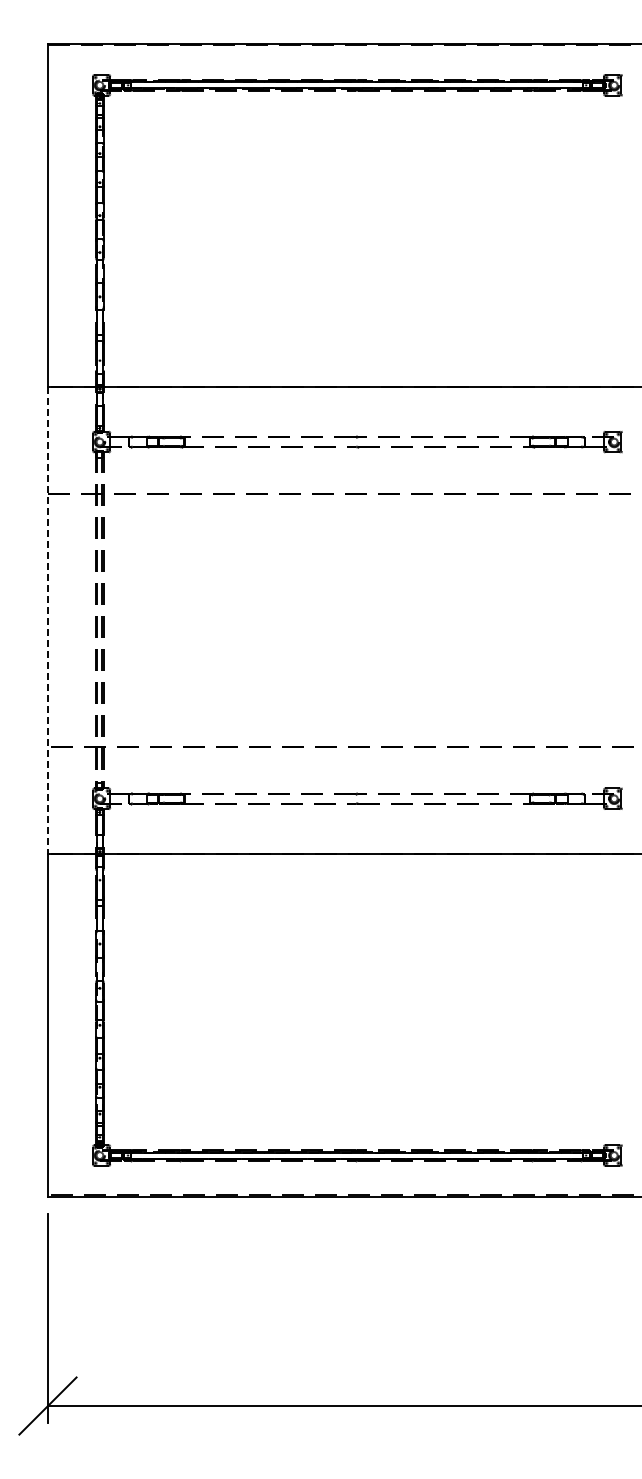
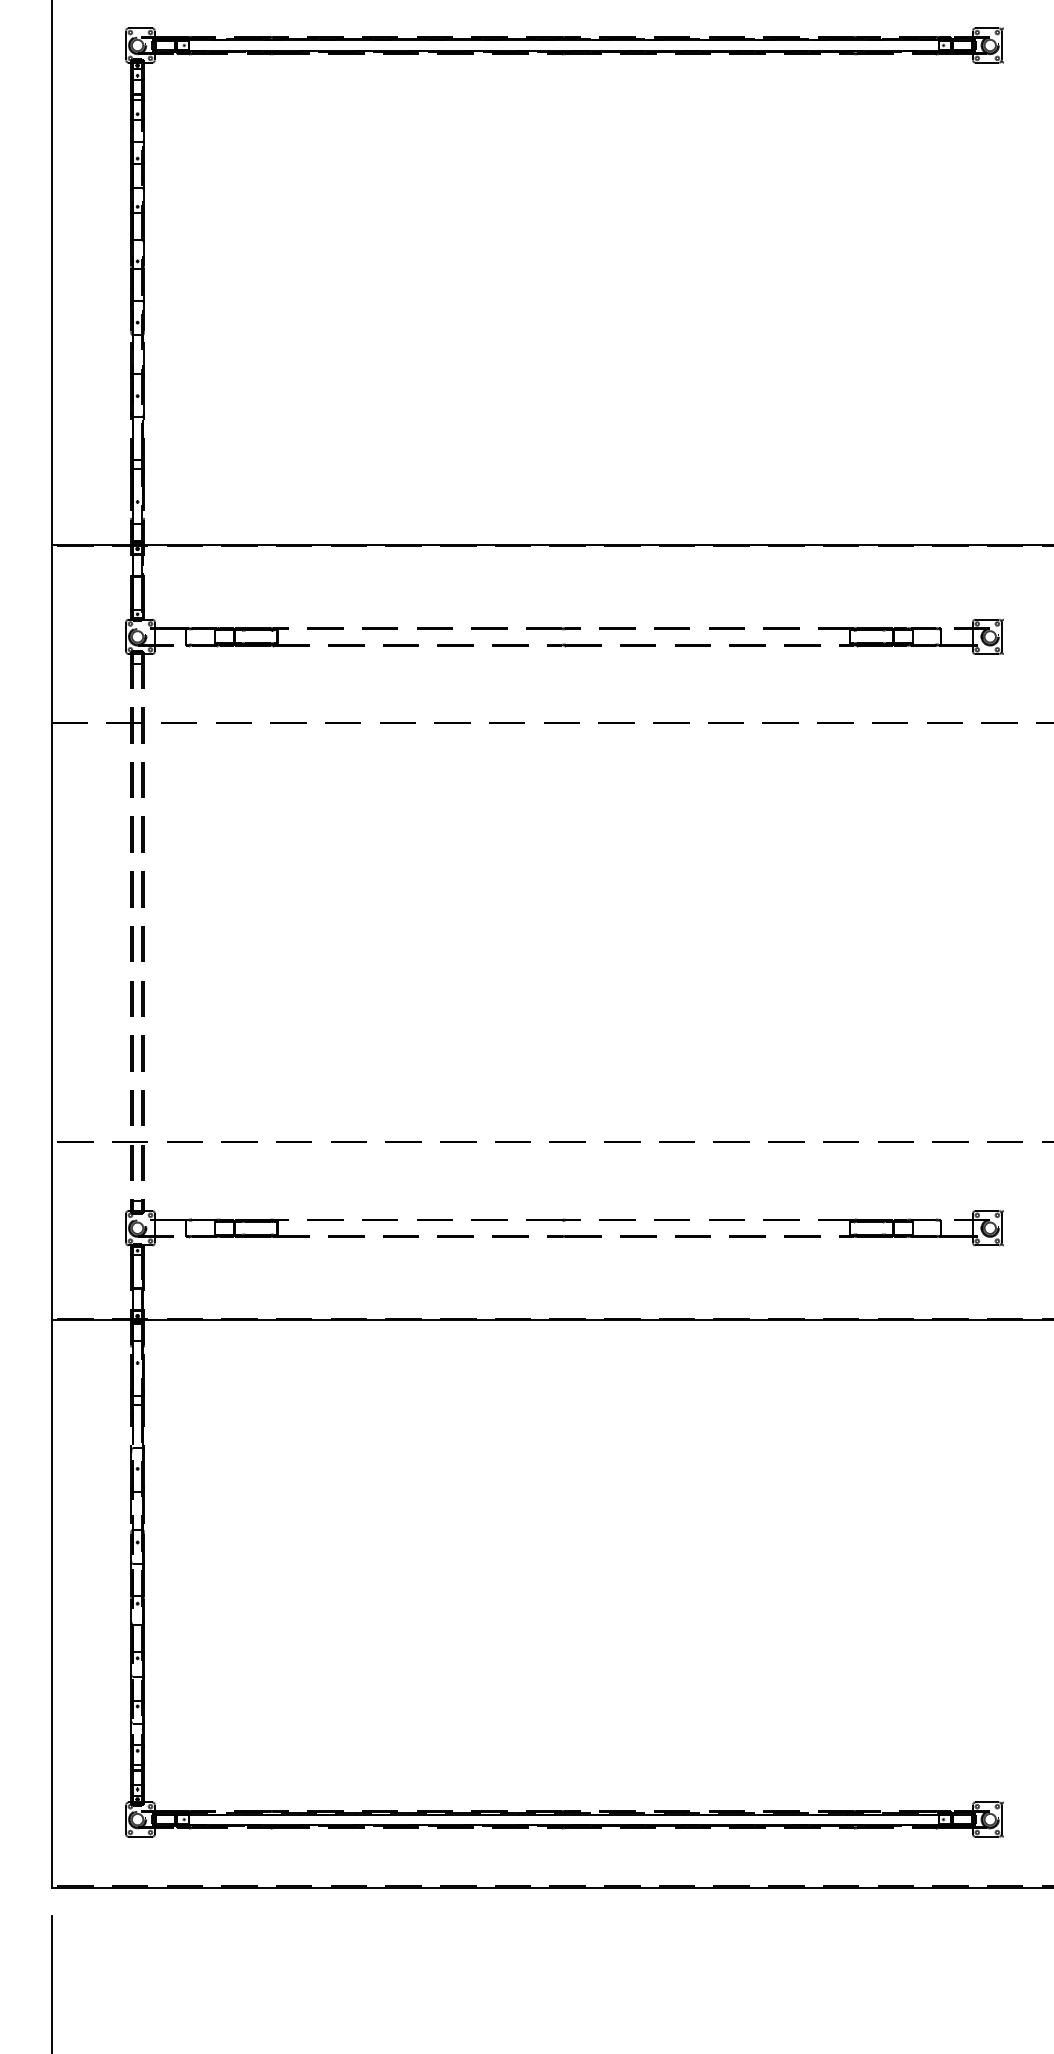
line: (47, 620) -> (50, 932), dashed -> solid

